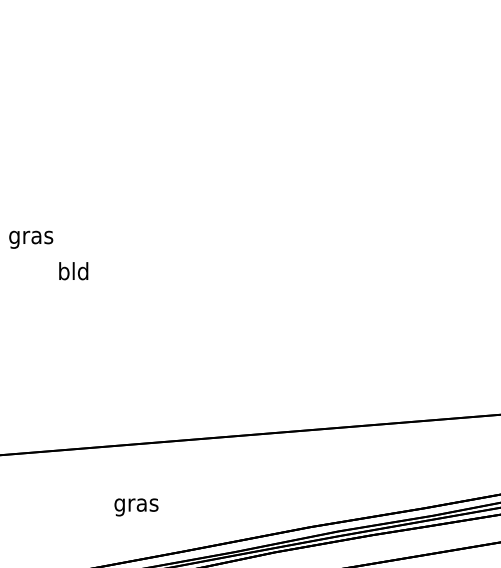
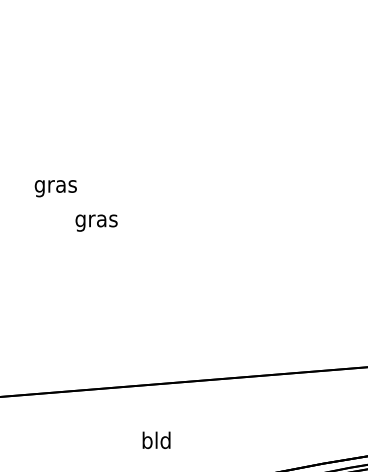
text: (73, 273) -> (96, 220), bld -> gras
text: (136, 504) -> (156, 441), gras -> bld

